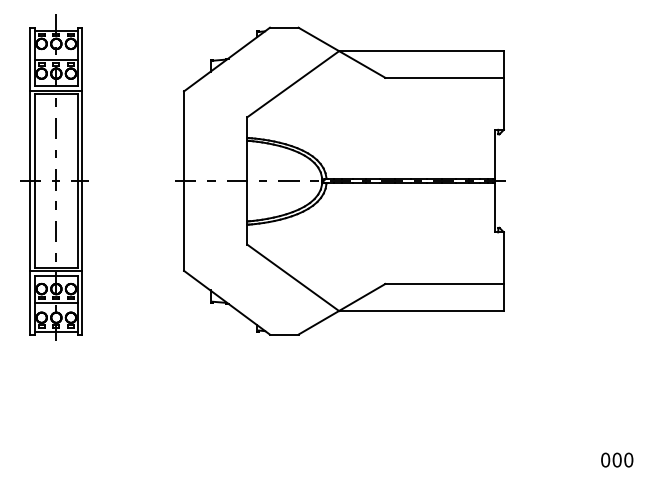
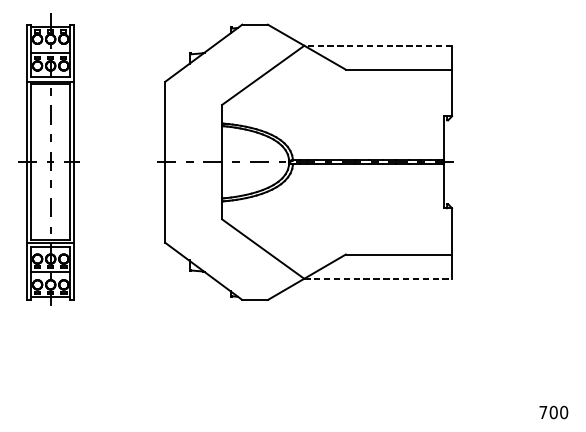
line: (421, 51) -> (378, 46), solid -> dashed
line: (421, 311) -> (378, 279), solid -> dashed
text: (605, 459) -> (543, 411), 000 -> 700

